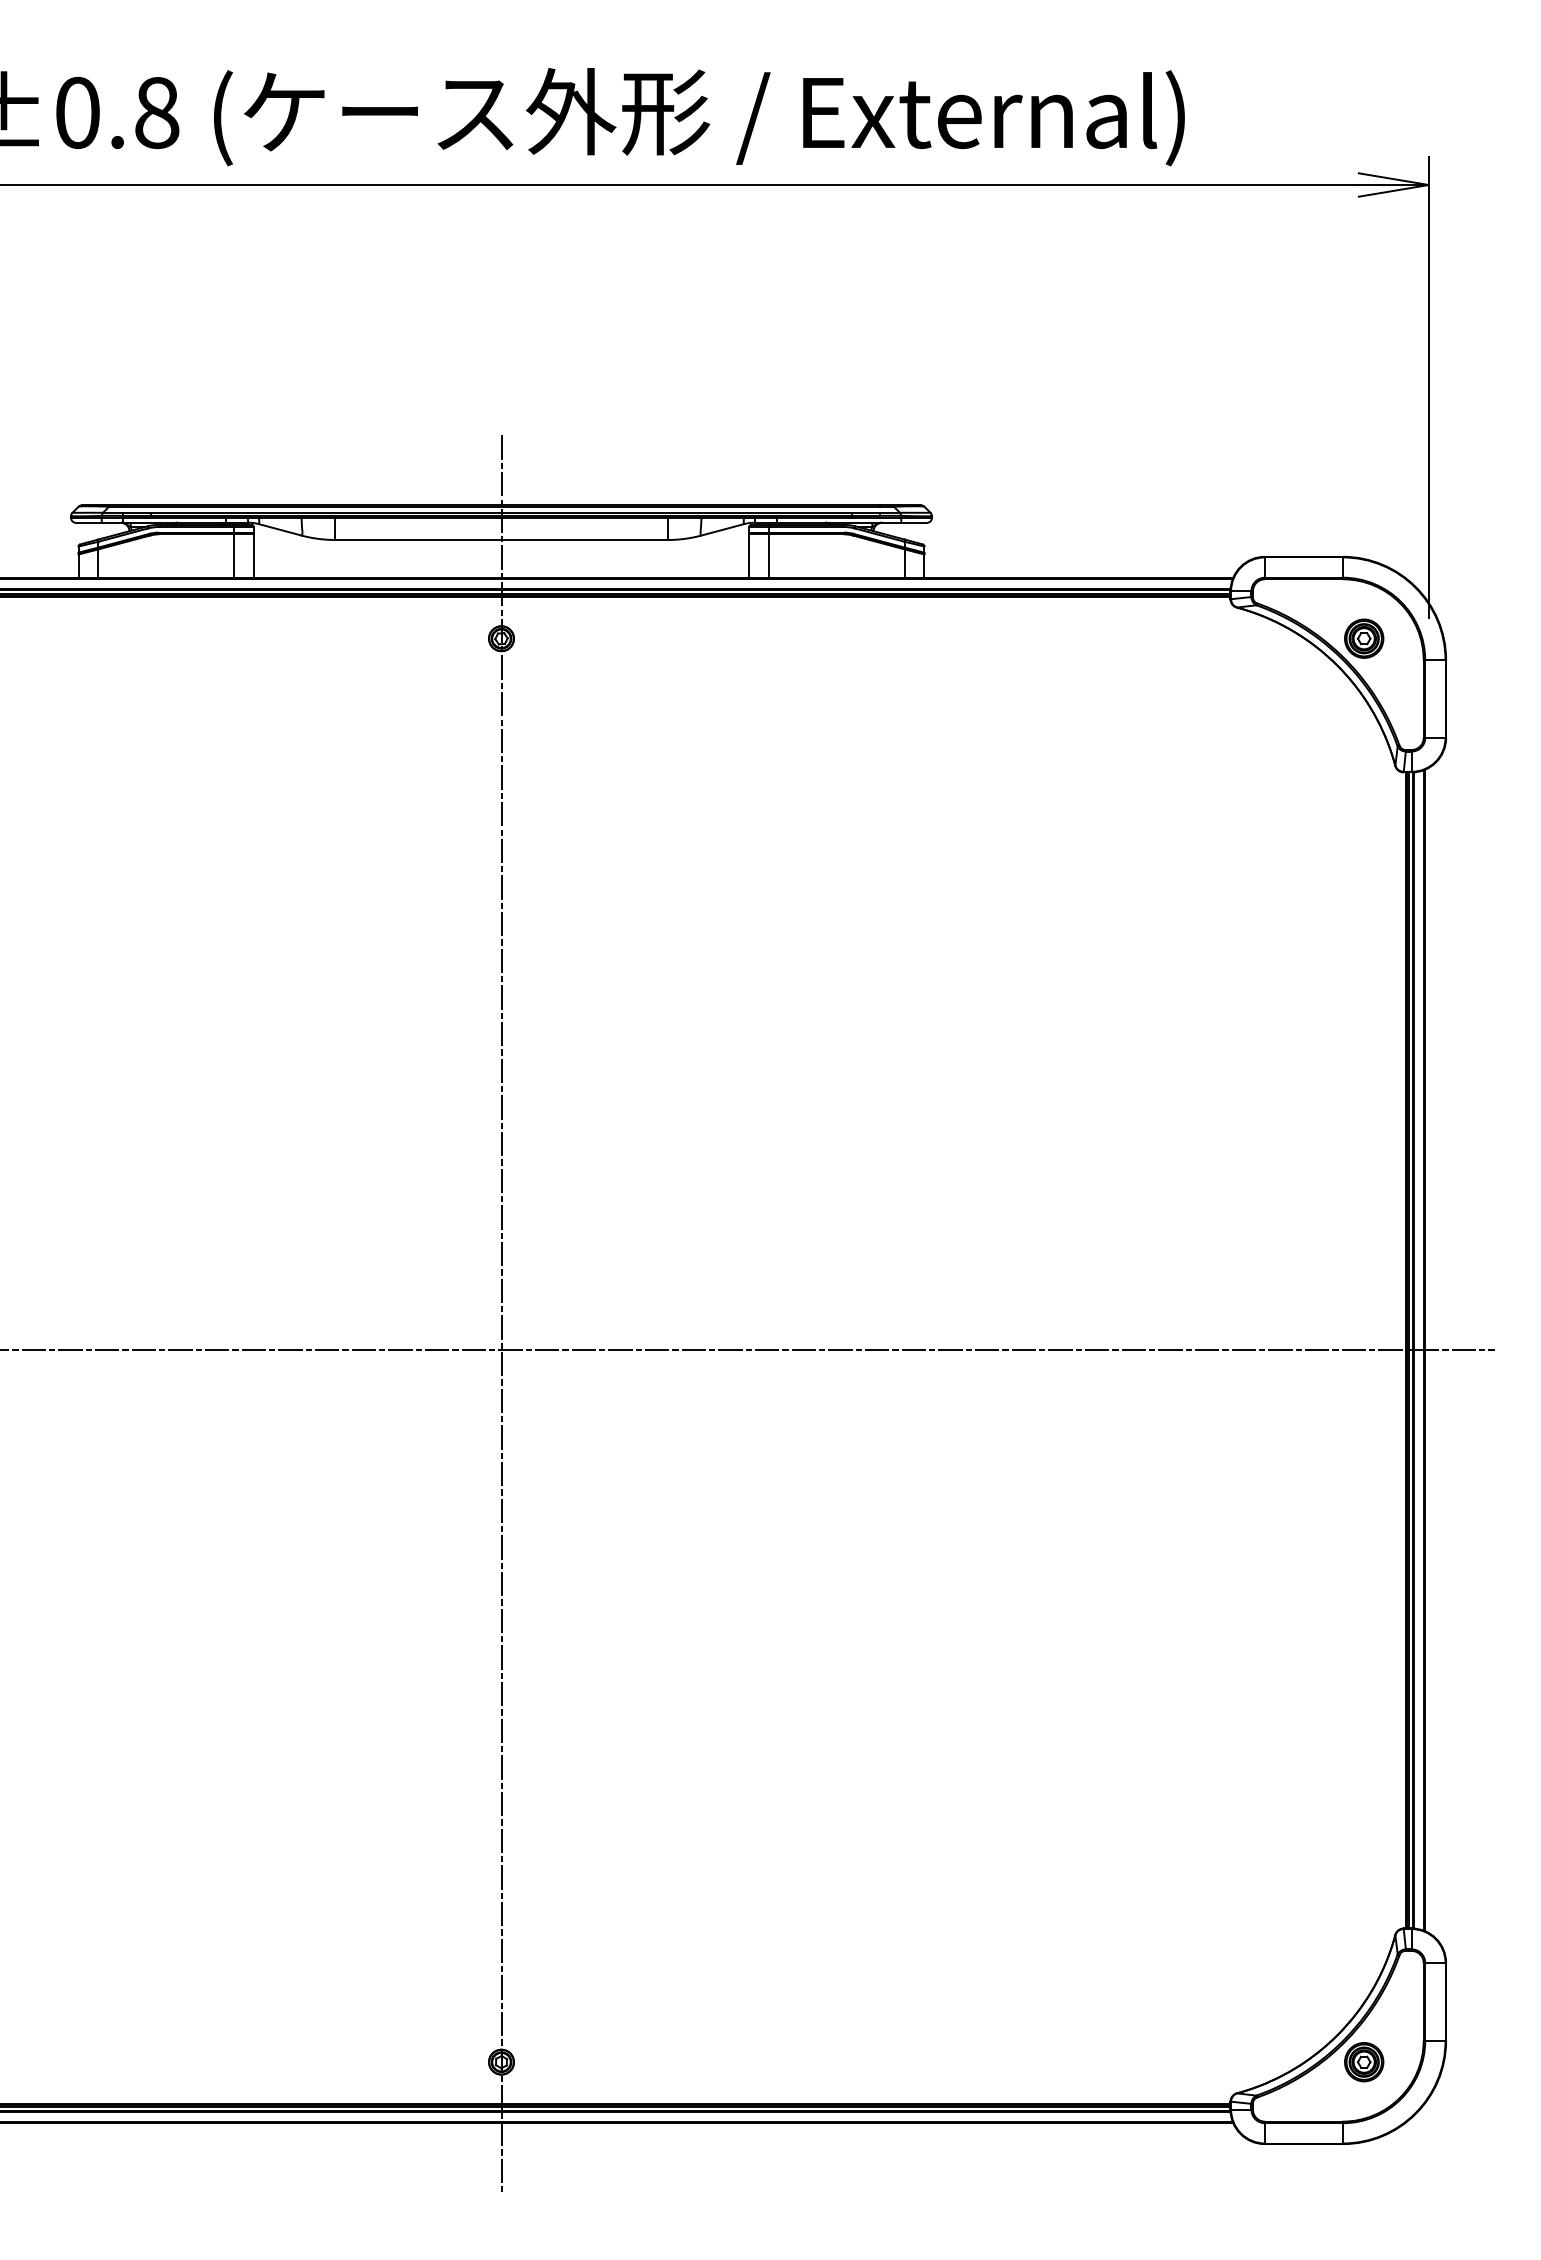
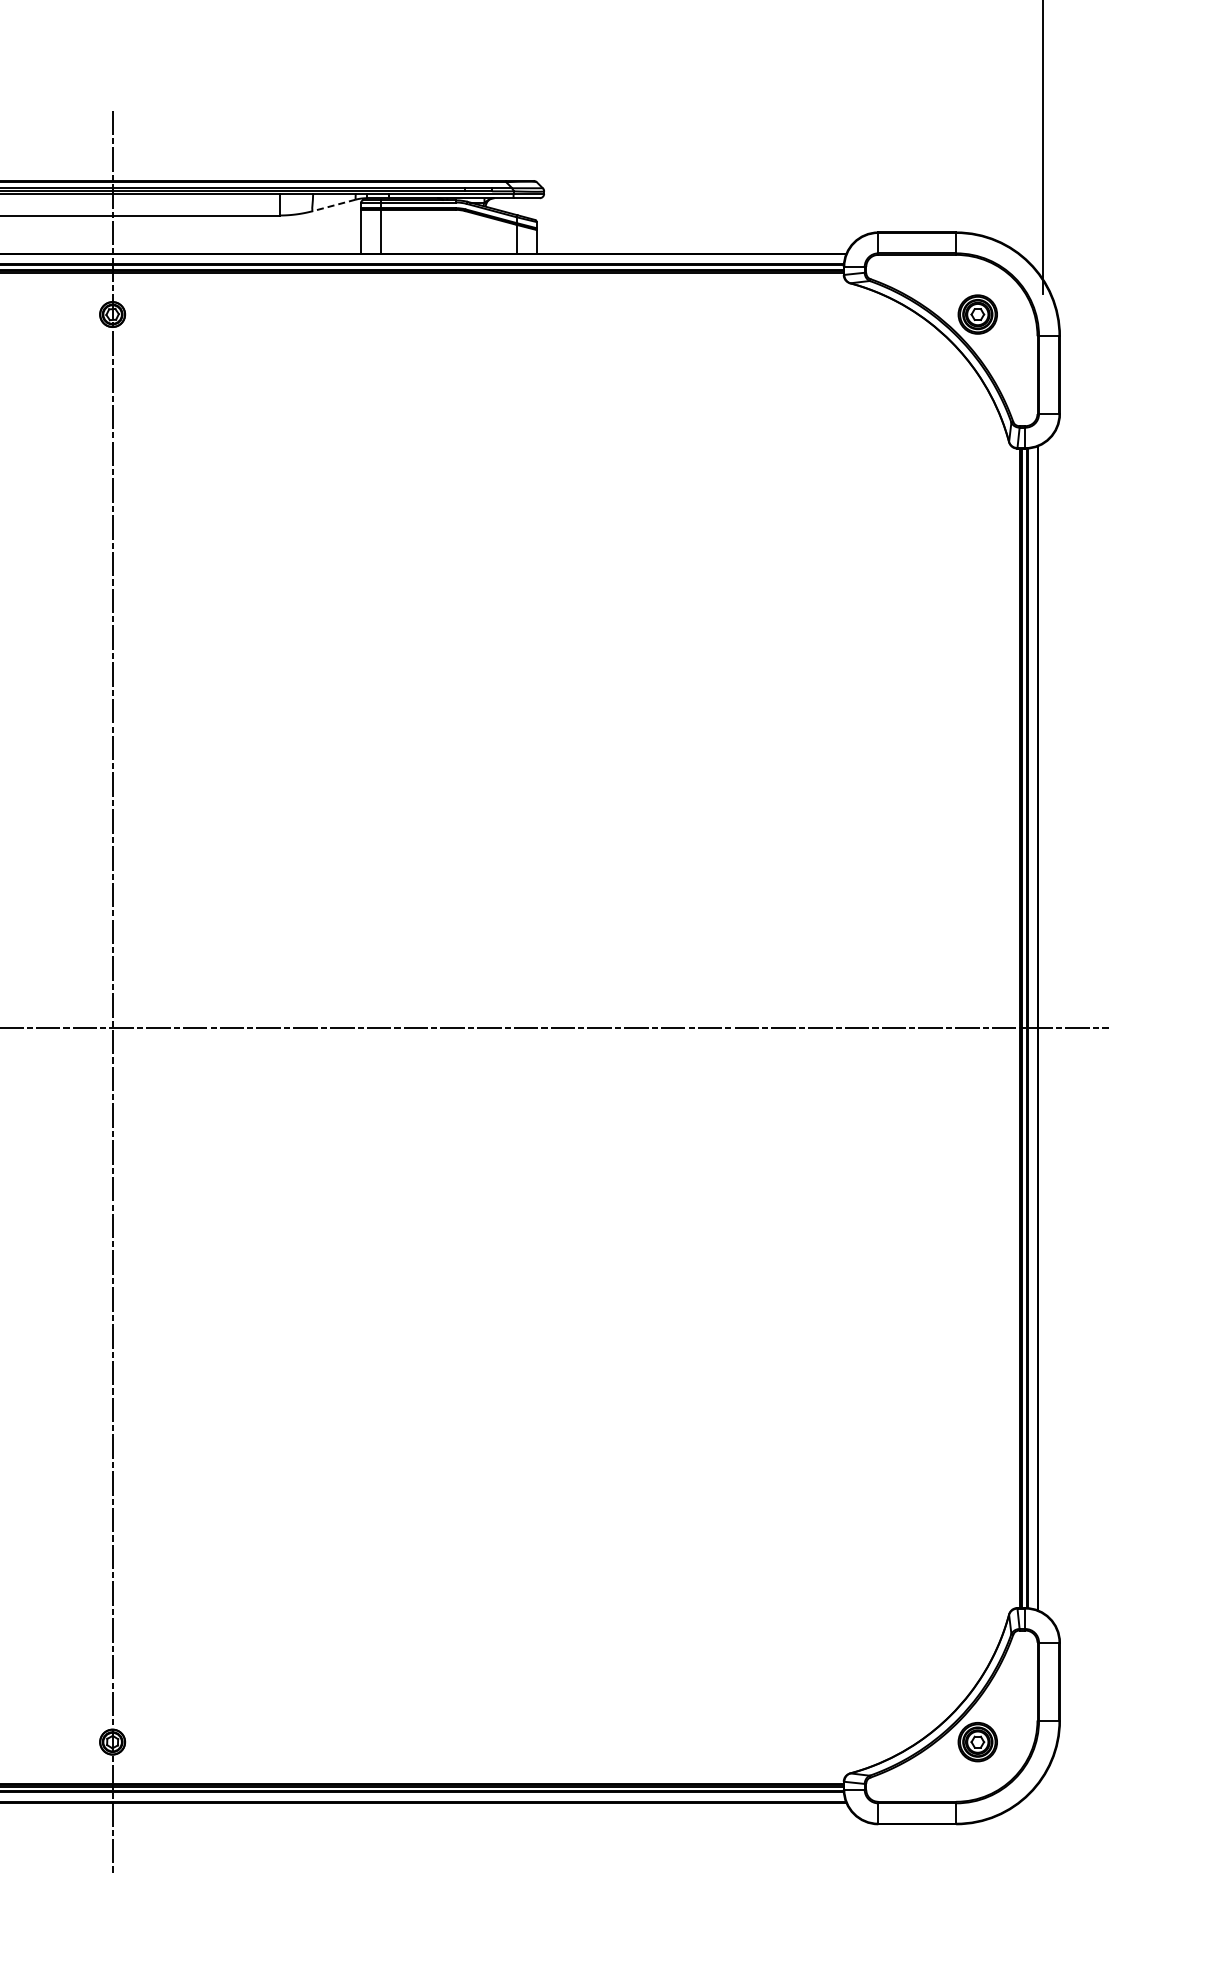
line: (722, 529) -> (334, 205), solid -> dashed

